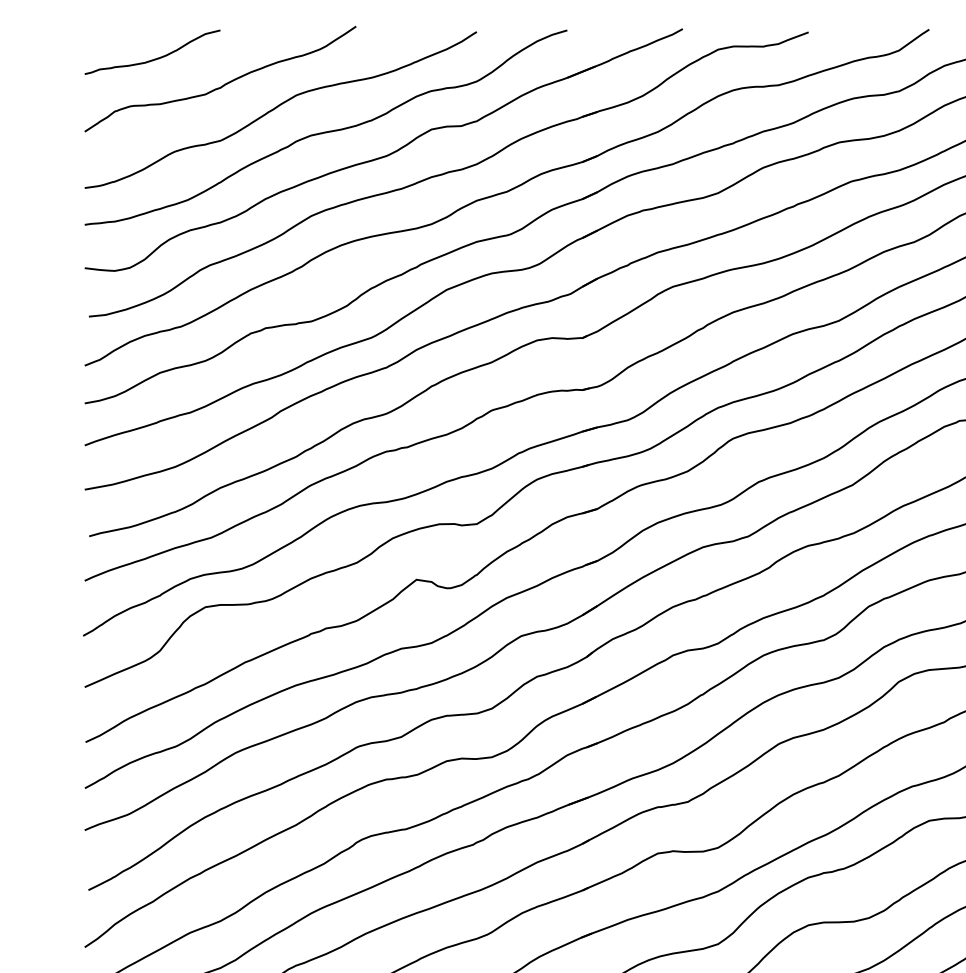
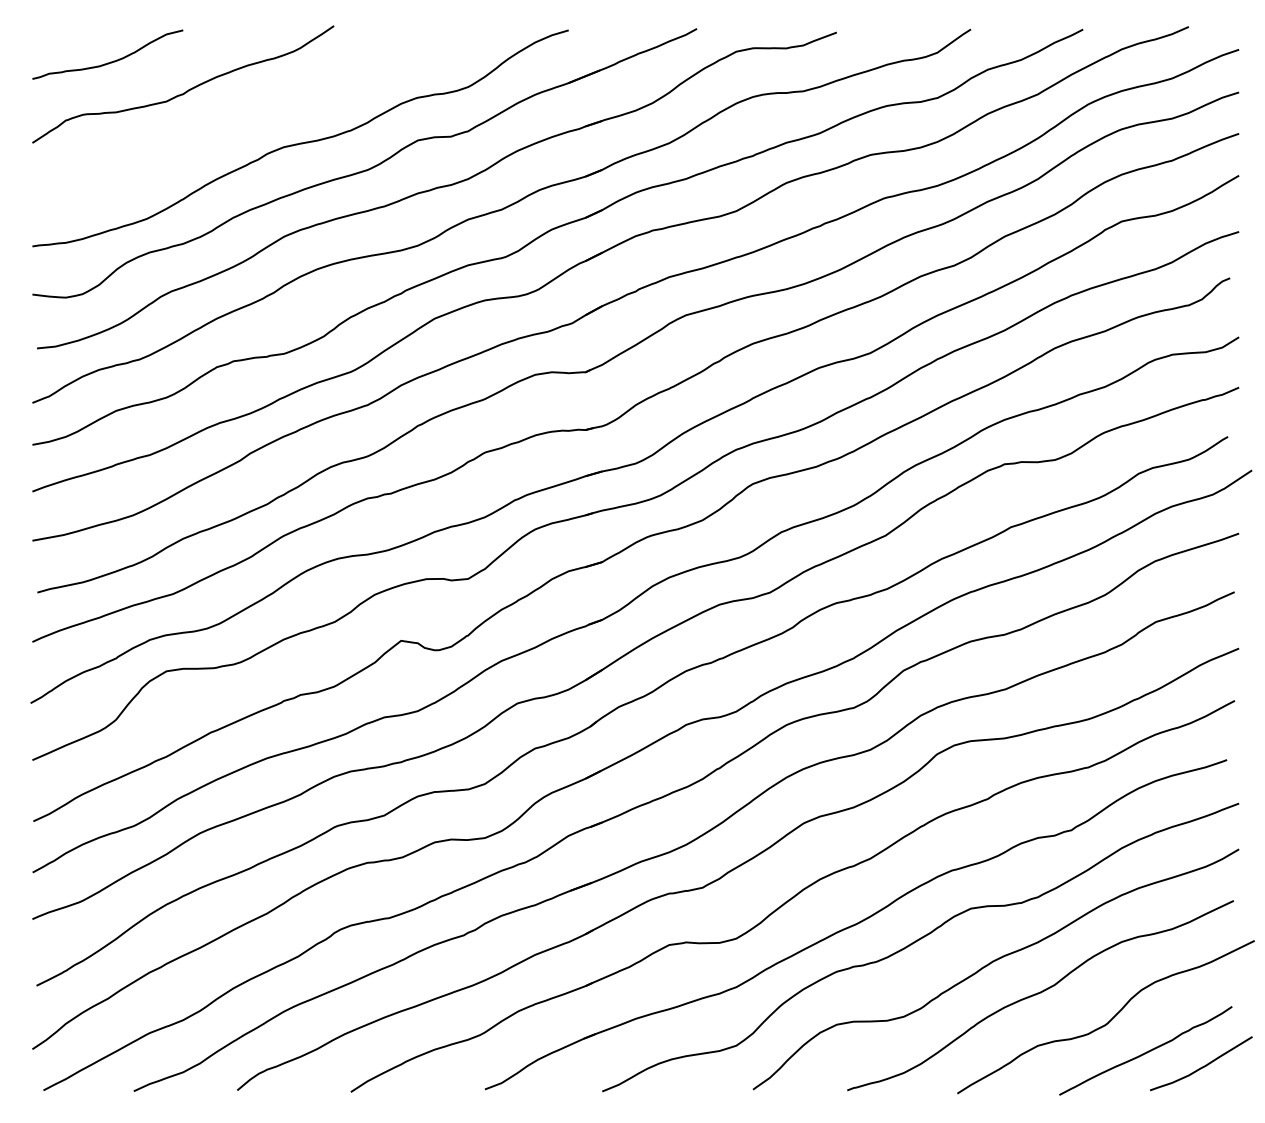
curve: (280, 106) -> (249, 114), removed

